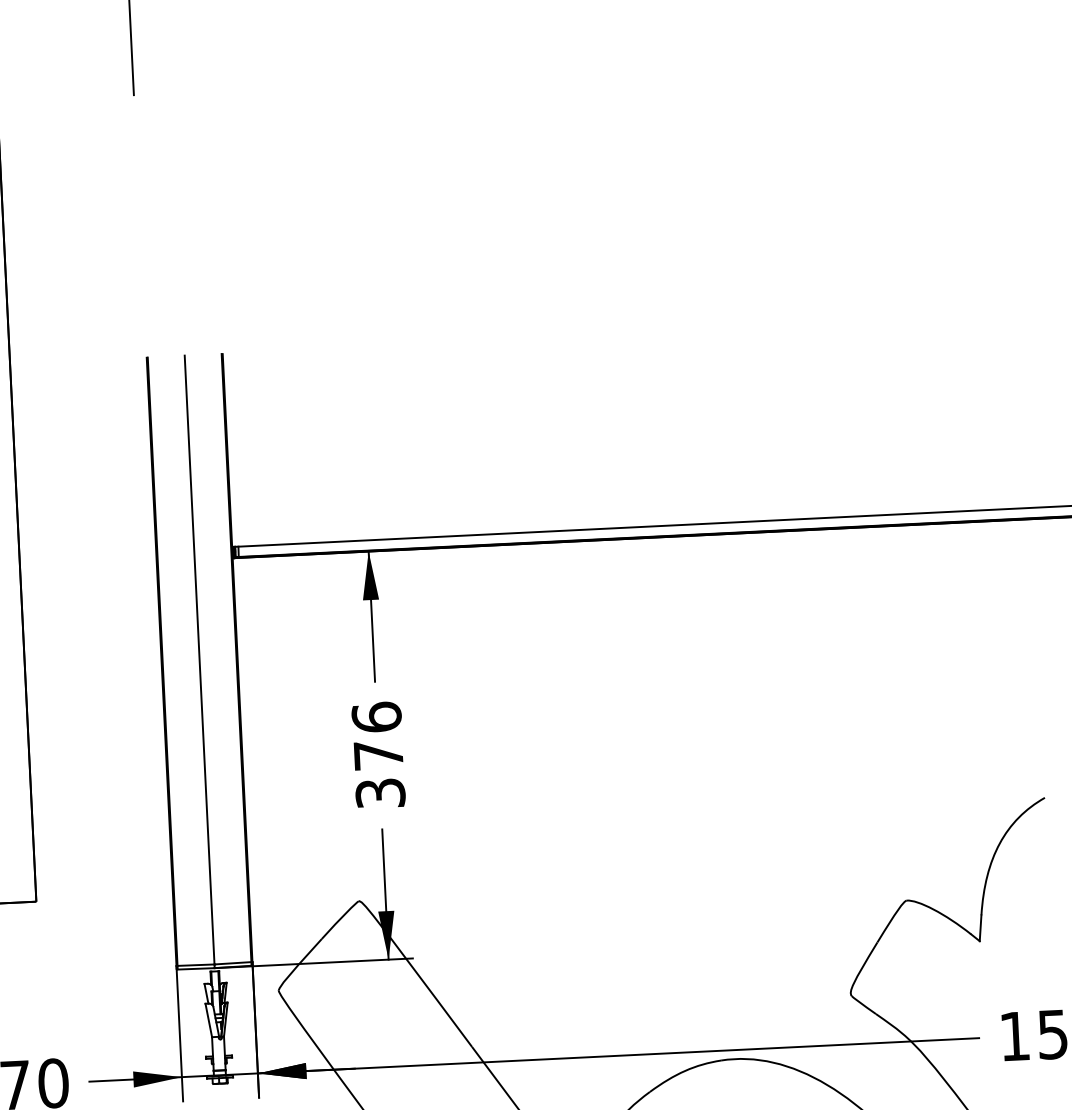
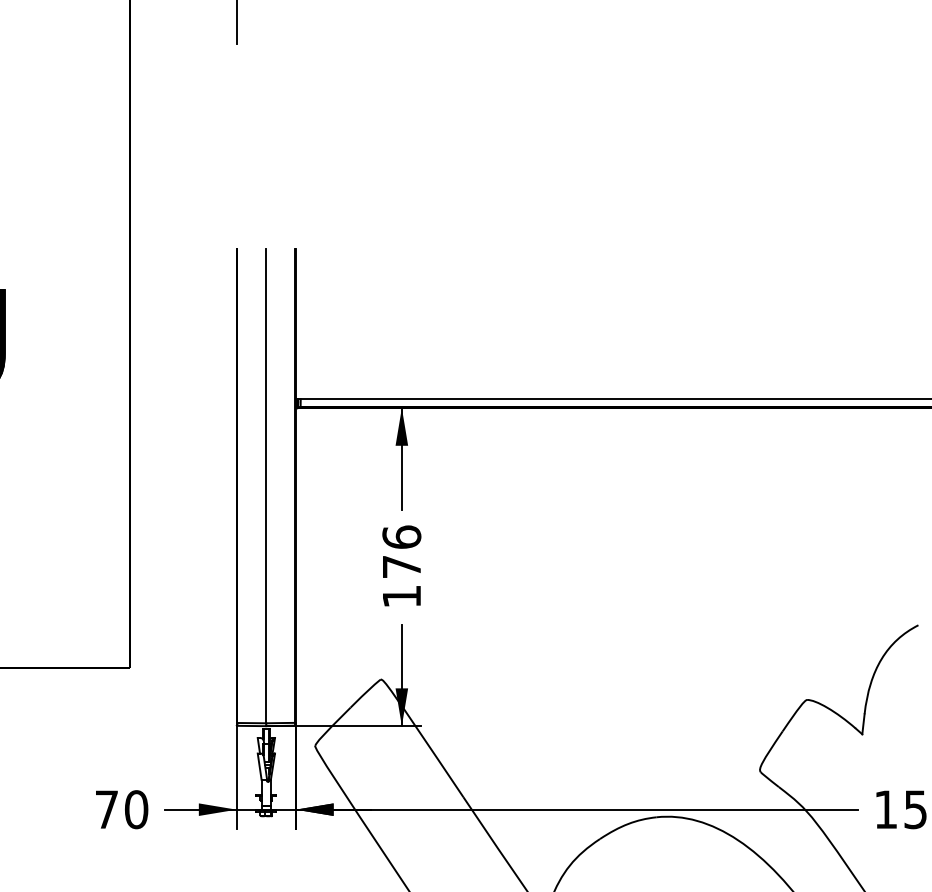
text: (380, 793) -> (401, 596), 376 -> 176

